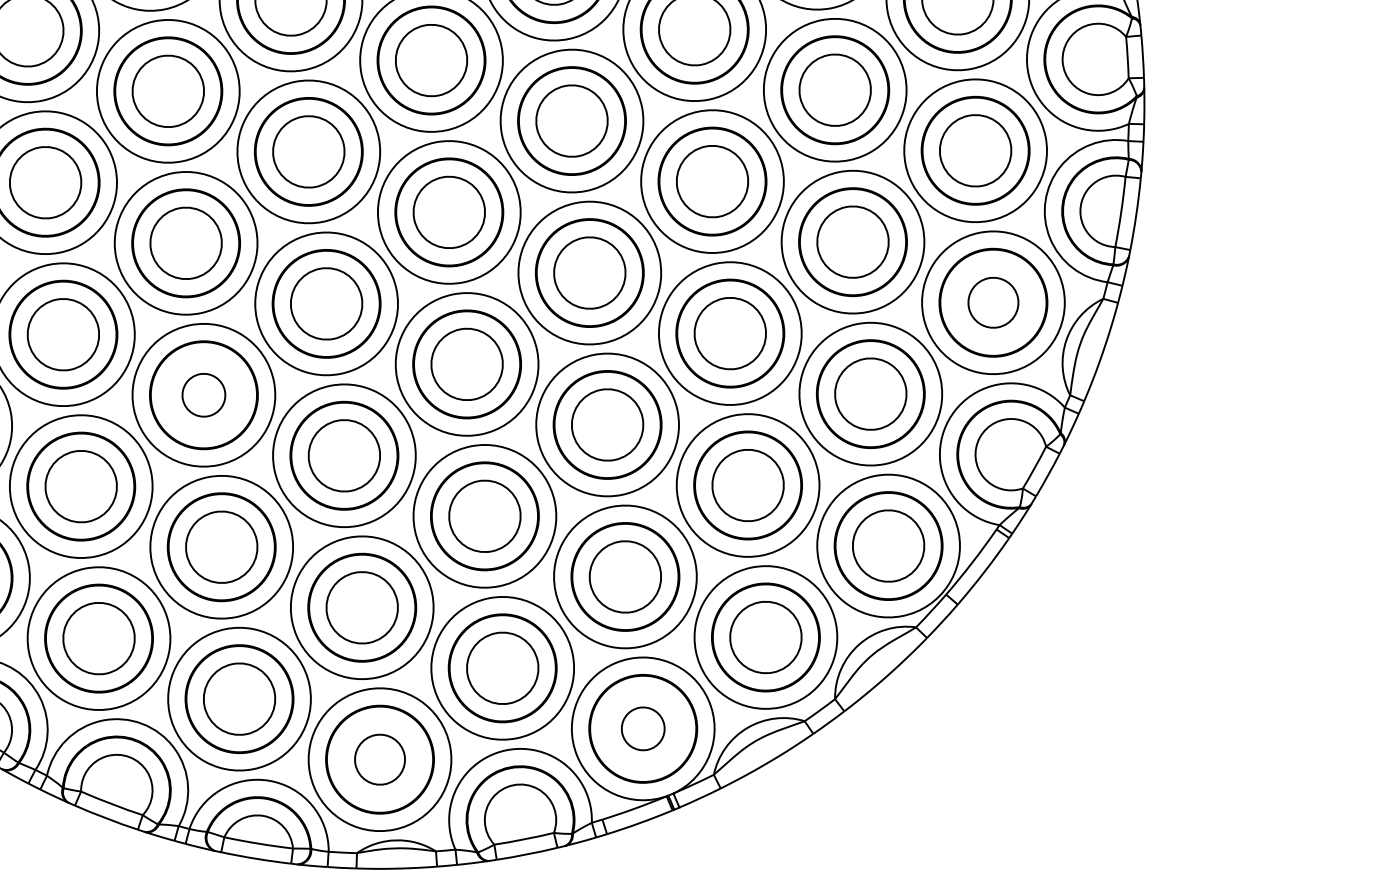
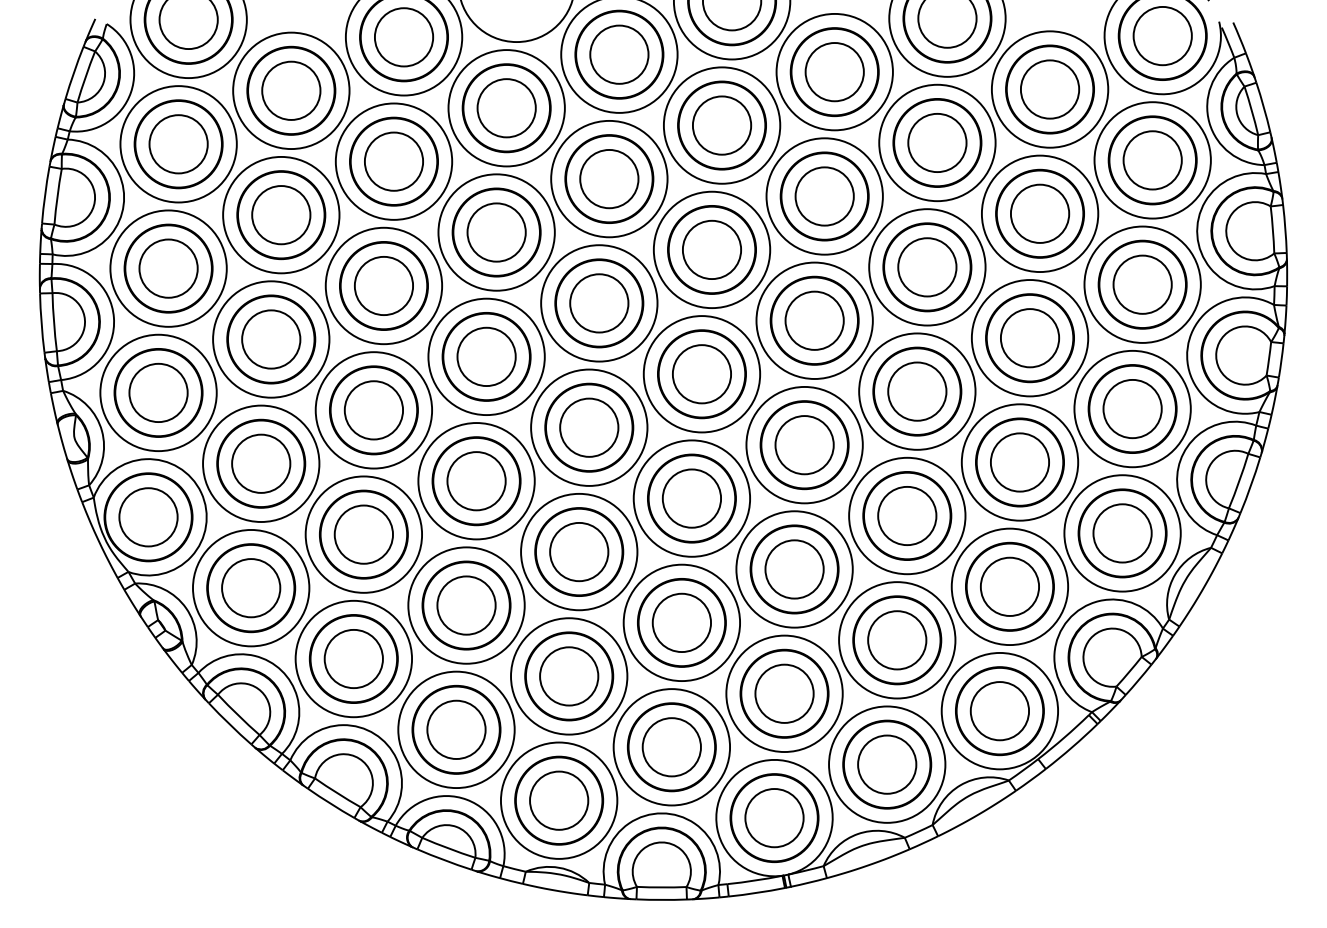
circle: (993, 302) -> (1122, 533), size x1.43
circle: (203, 395) -> (476, 481), size x1.67
circle: (643, 729) -> (774, 818), size x1.67
circle: (380, 759) -> (559, 800), size x1.43

